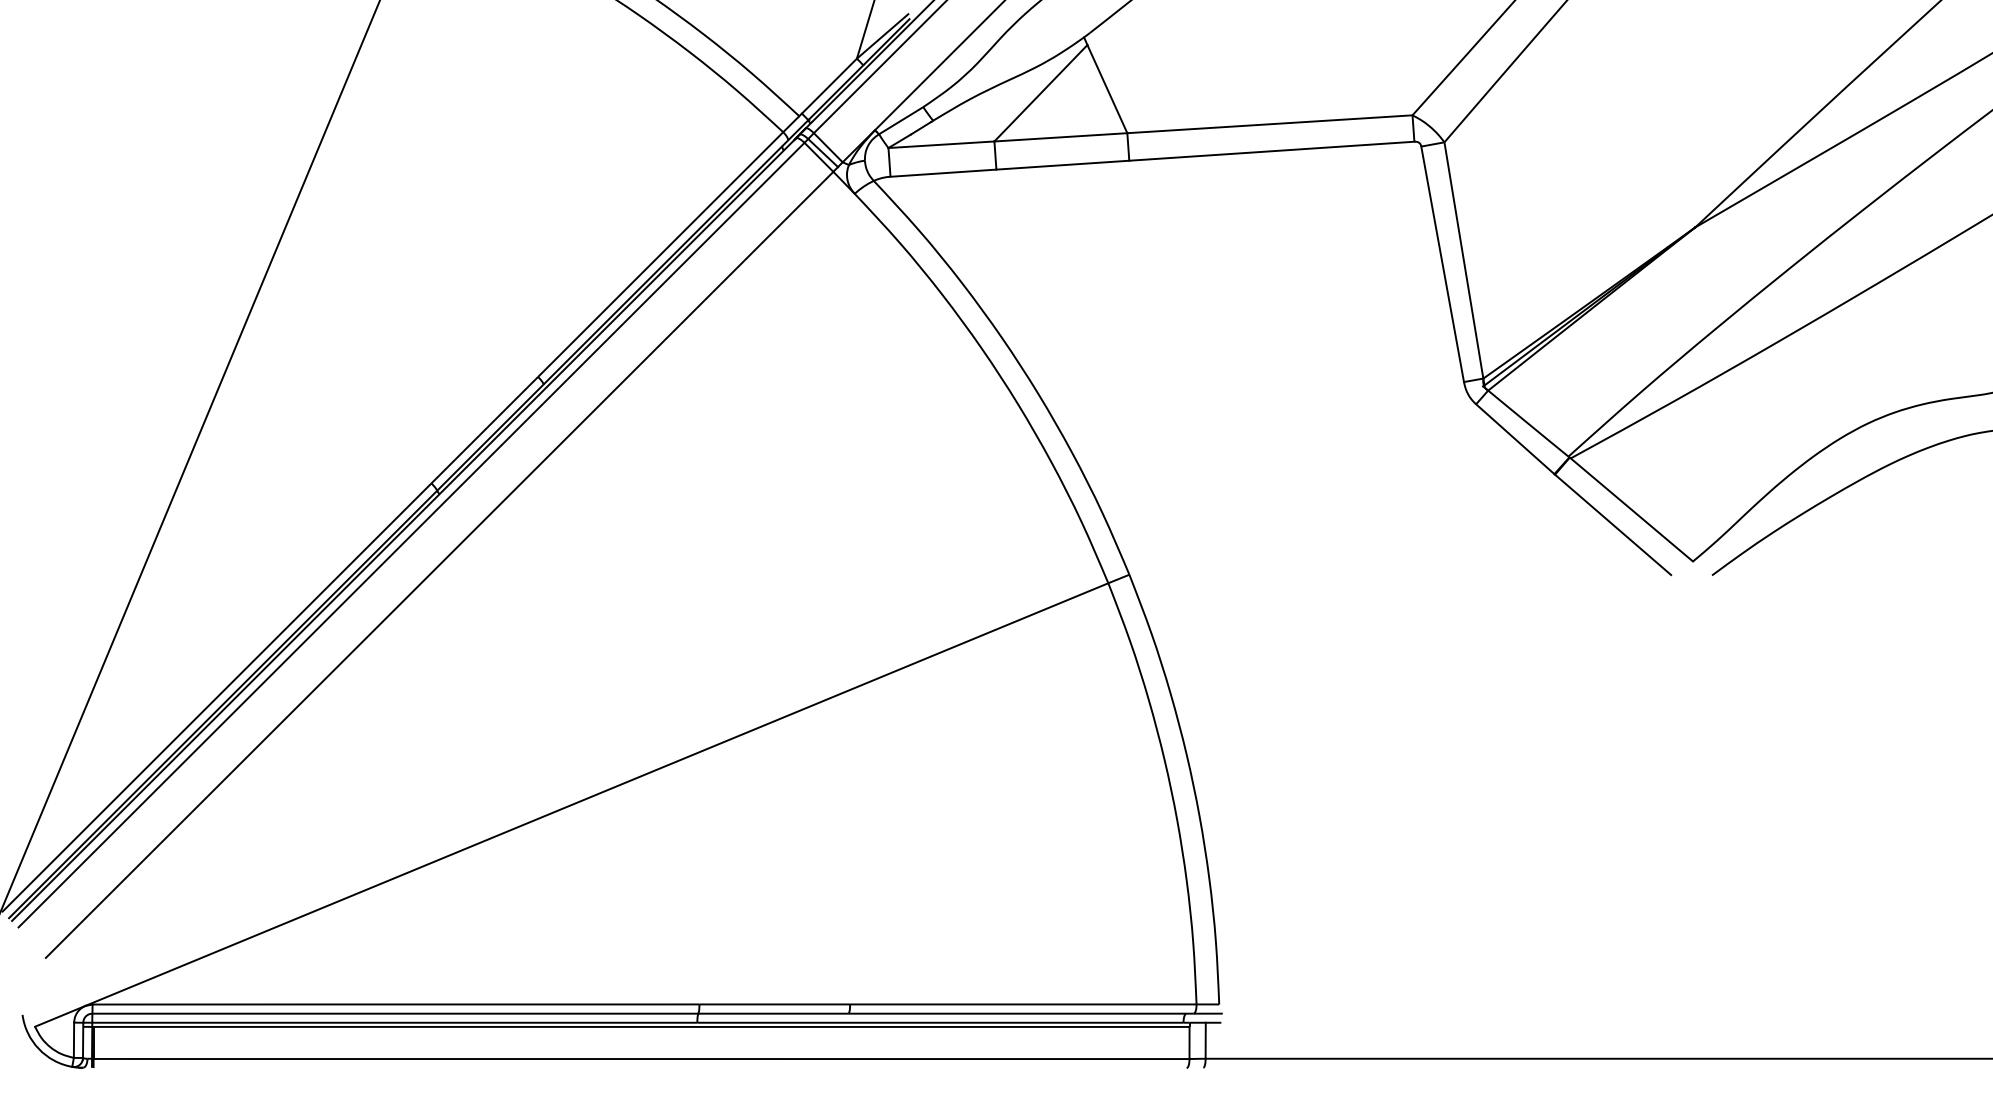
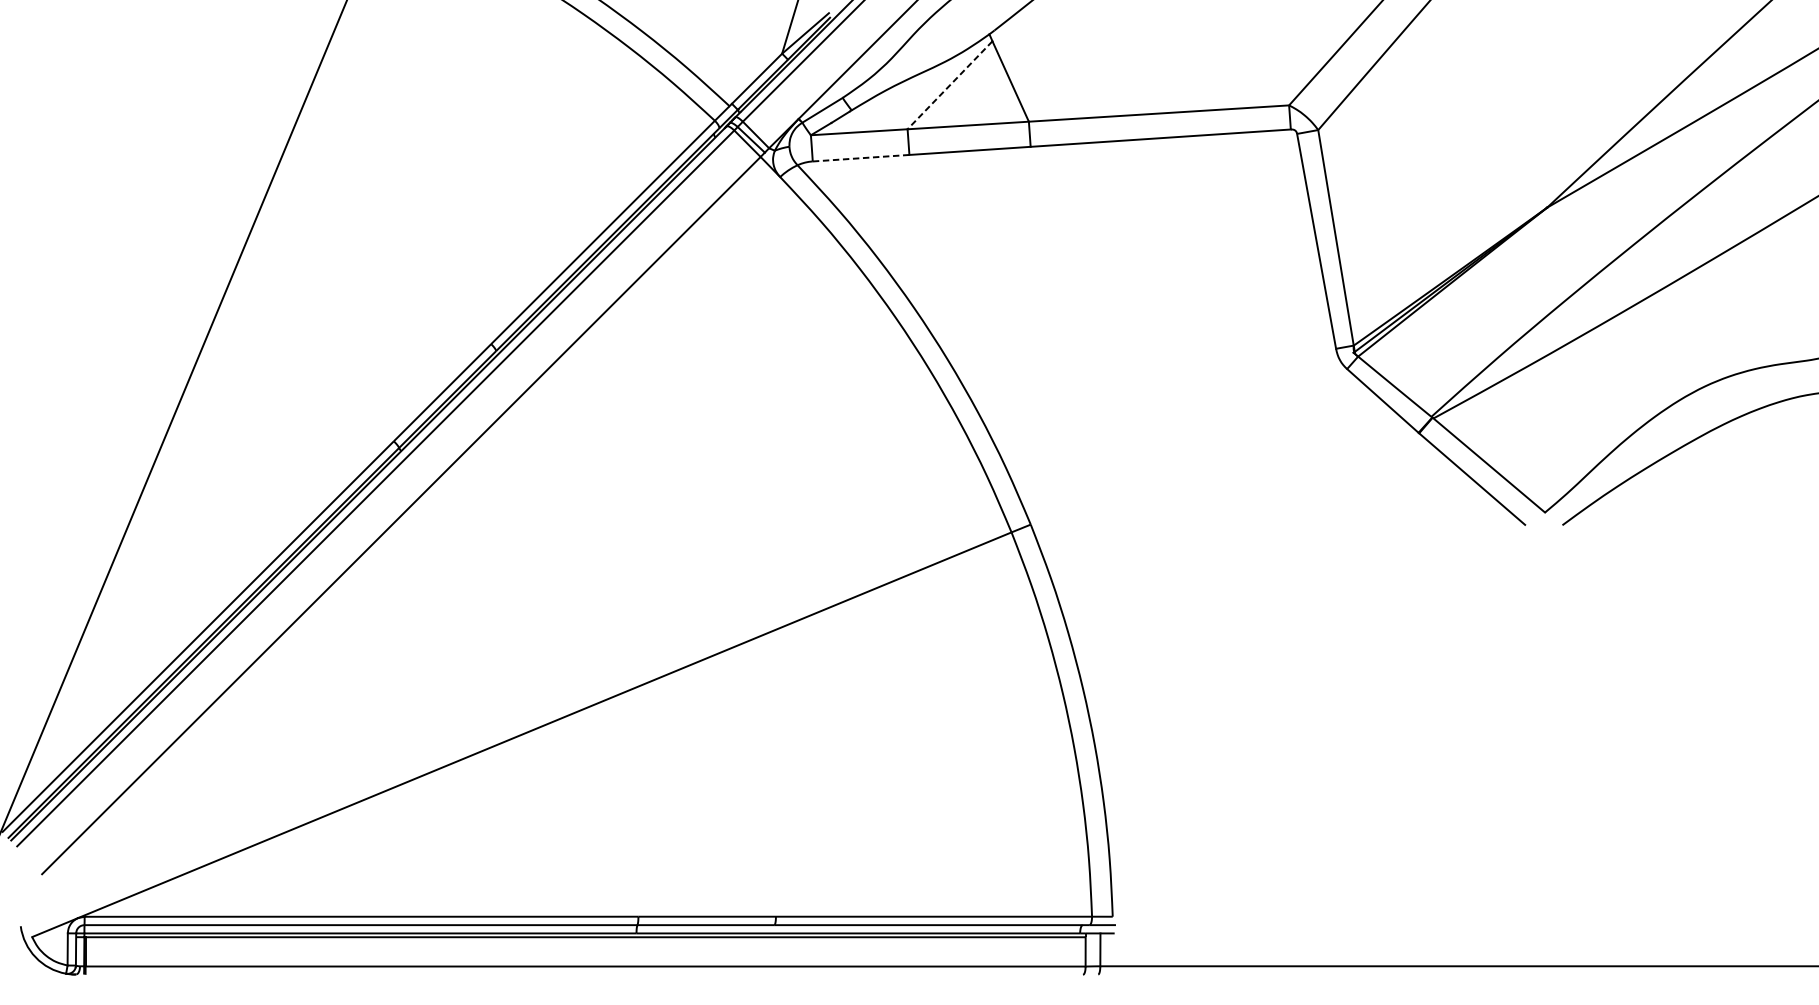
line: (1040, 93) -> (949, 85), solid -> dashed
line: (942, 173) -> (860, 158), solid -> dashed

